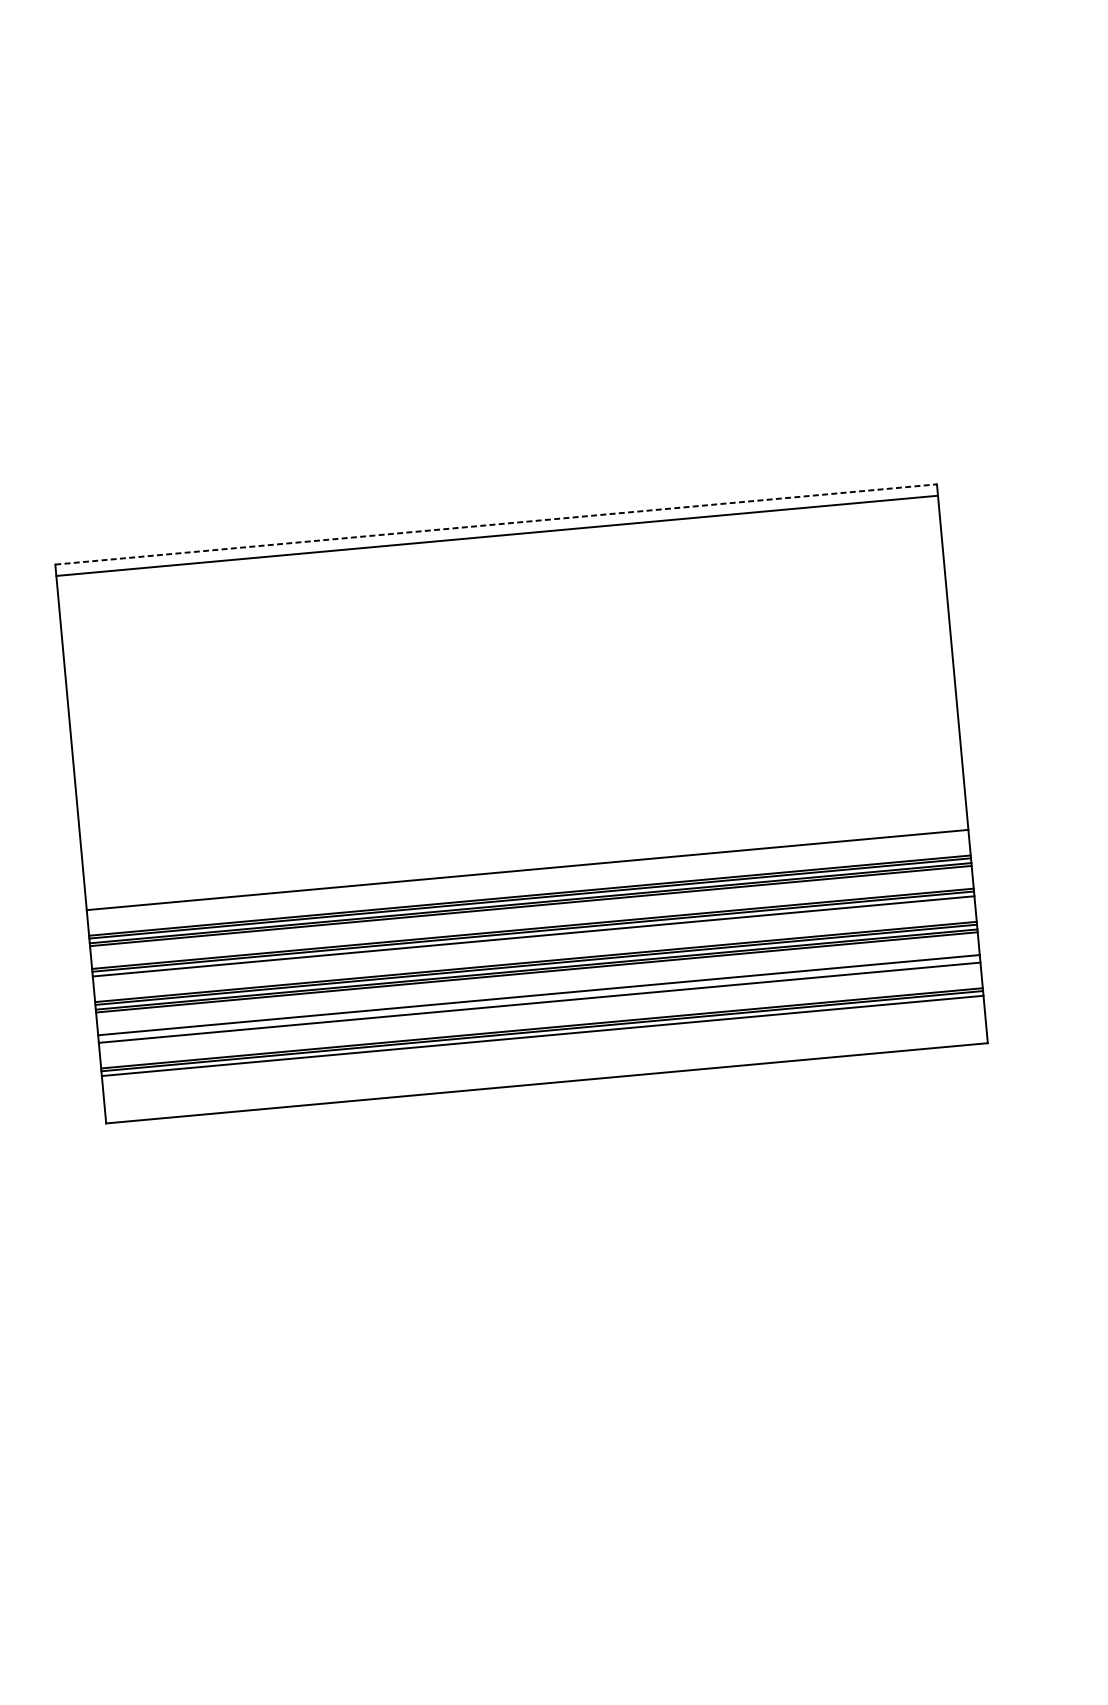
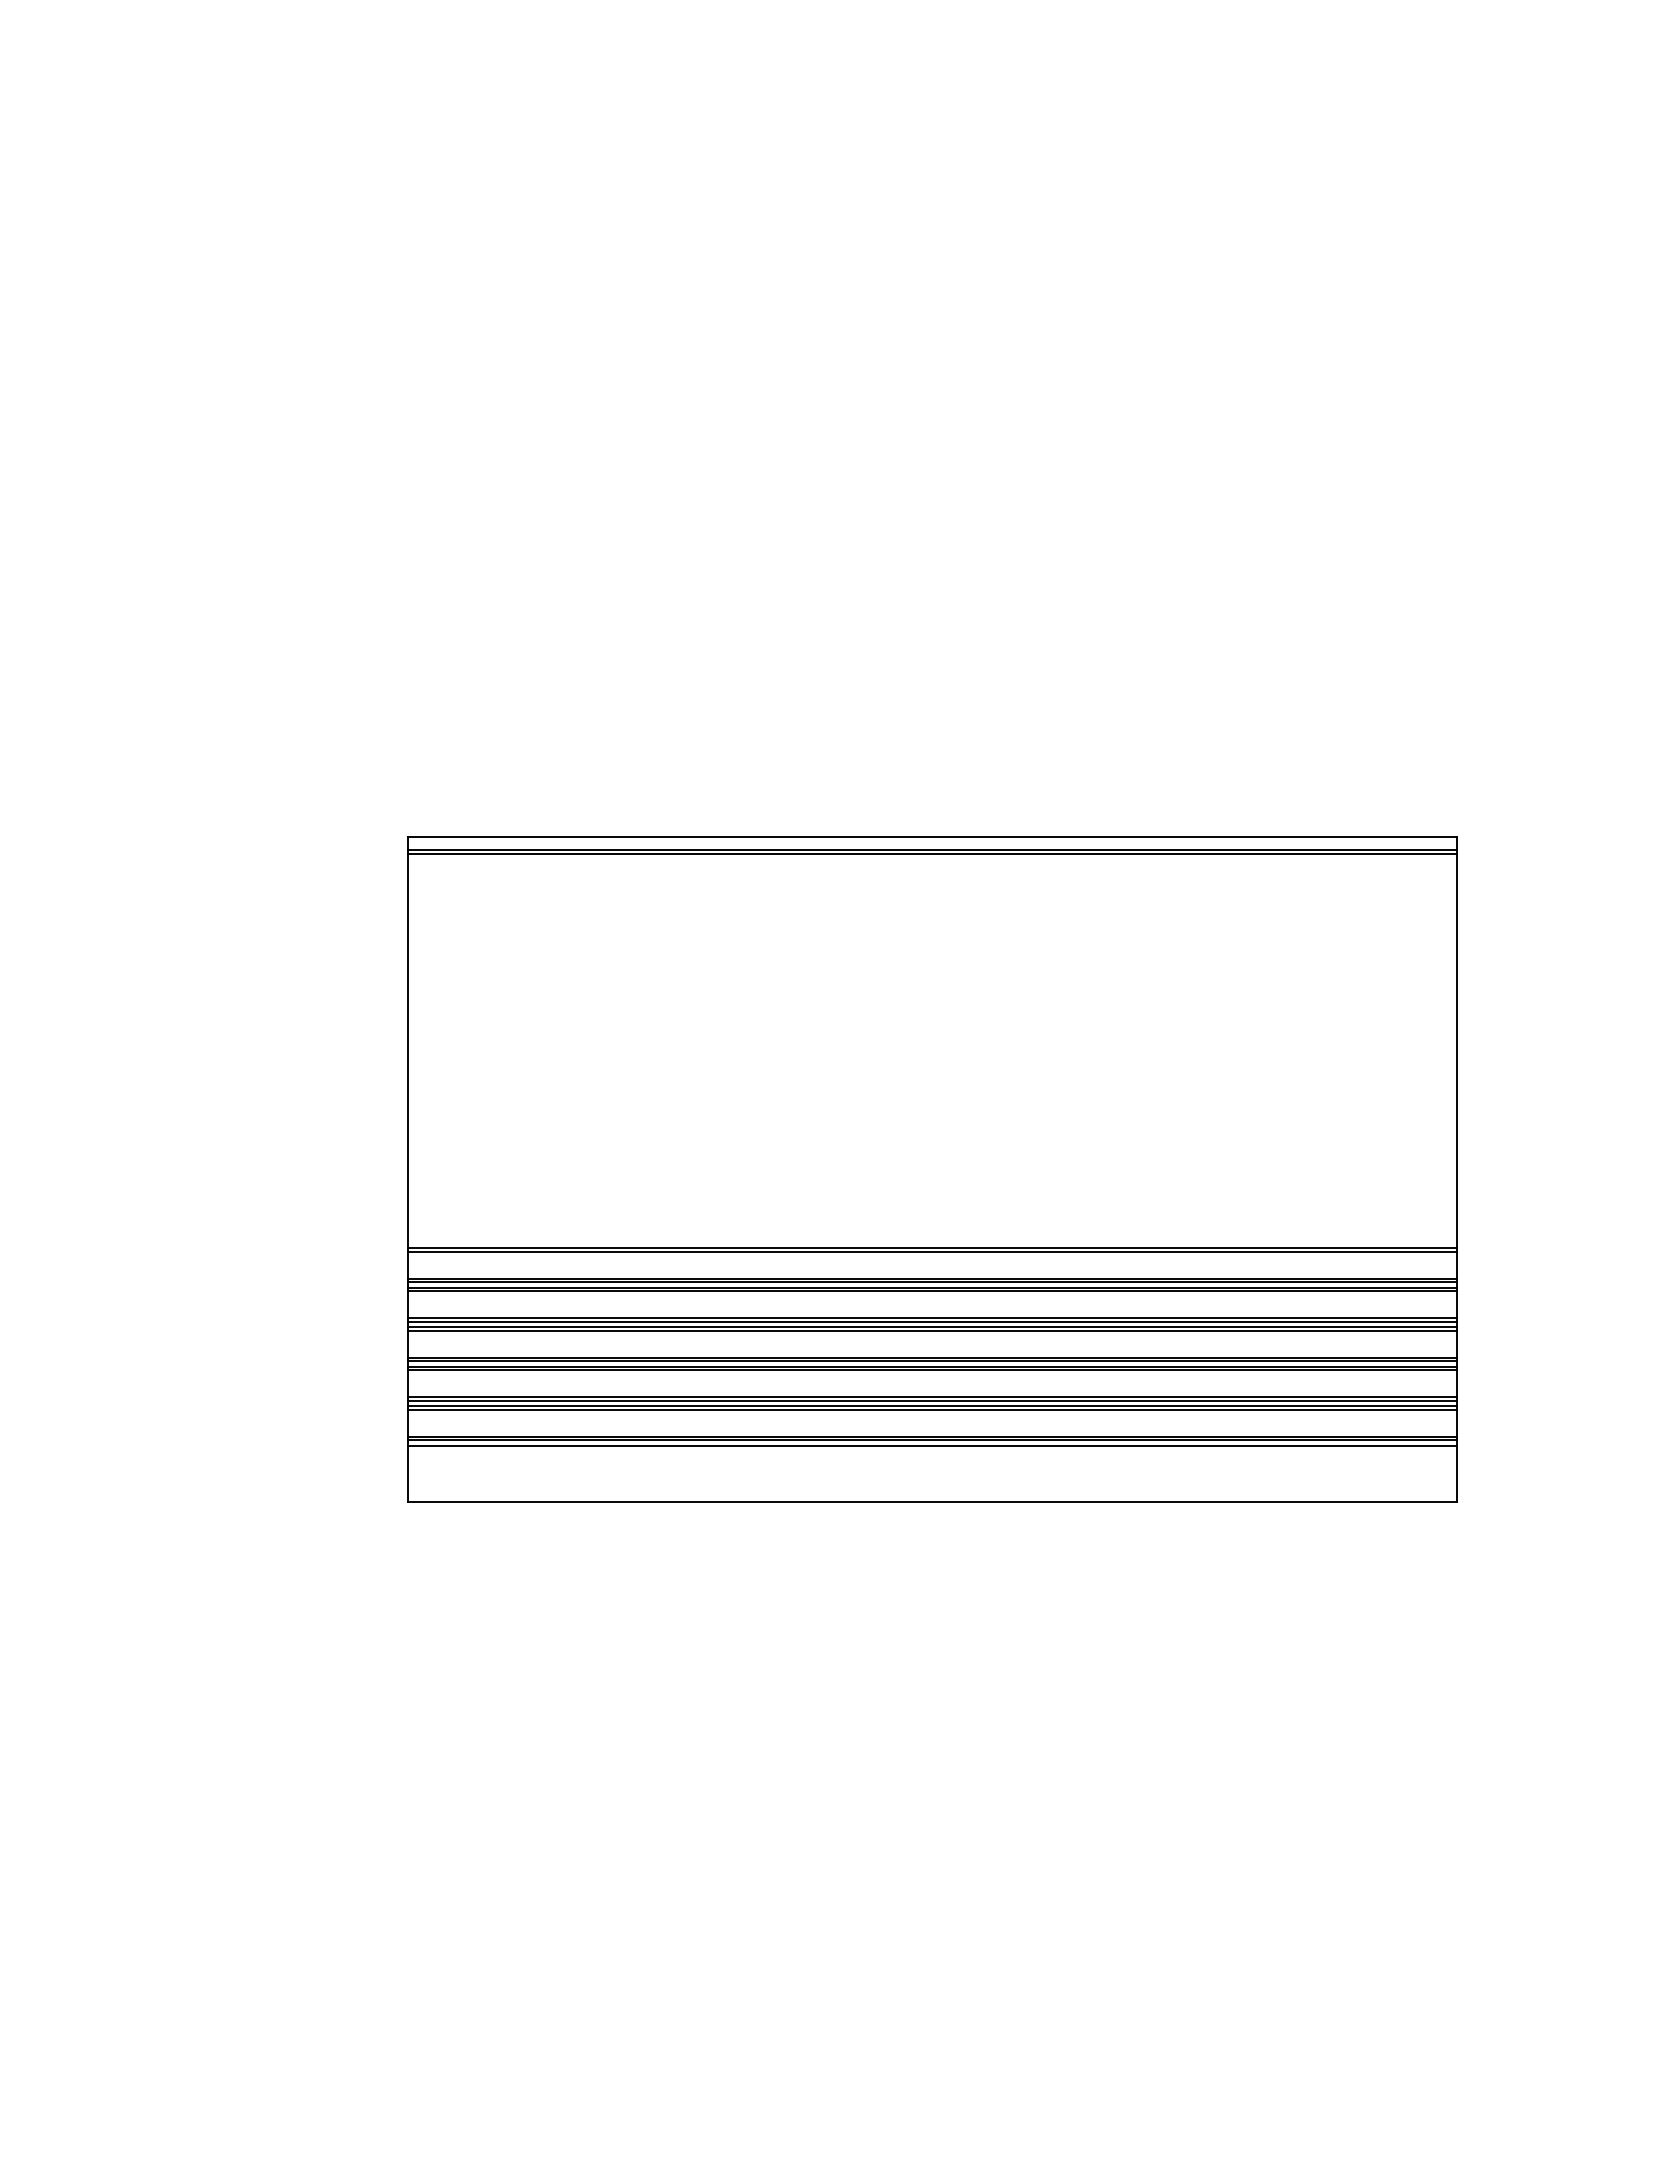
line: (496, 524) -> (932, 836), dashed -> solid
line: (497, 538) -> (932, 853), added
line: (527, 872) -> (932, 1251), added
line: (533, 939) -> (932, 1330), added
line: (539, 997) -> (932, 1400), added
line: (539, 1005) -> (932, 1409), added

